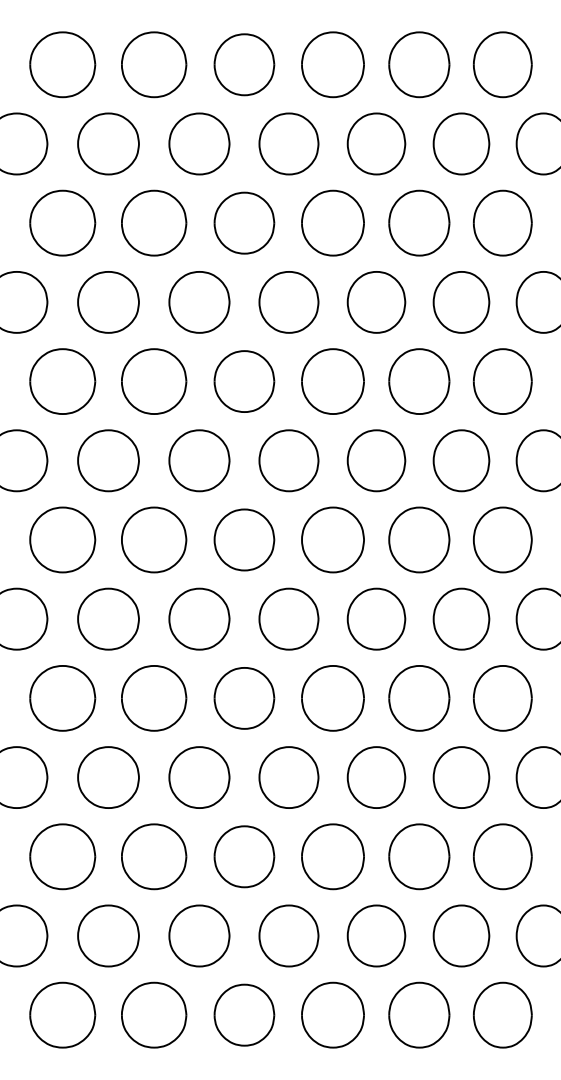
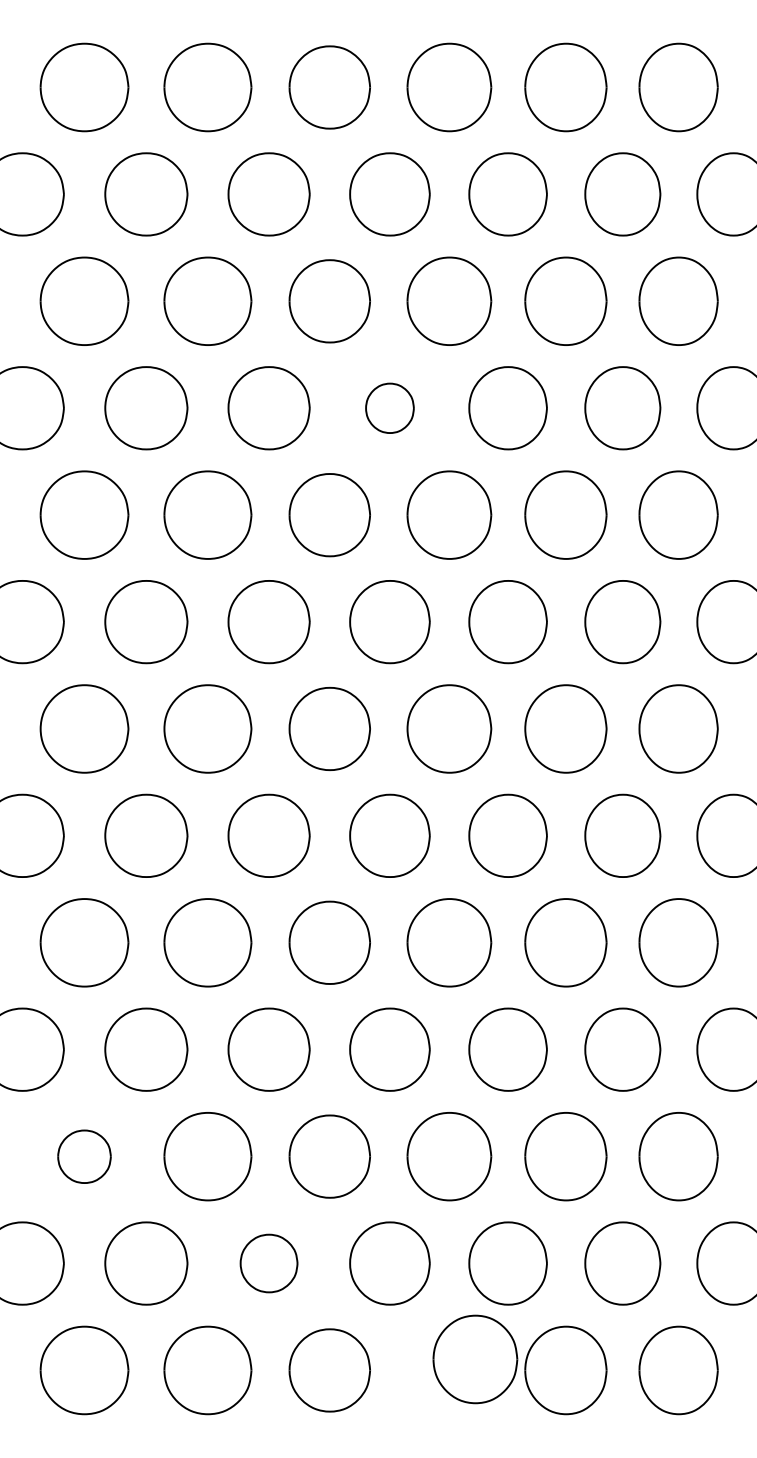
part: (288, 302) -> (389, 408), size x0.6
part: (62, 856) -> (84, 1156), size x0.6
part: (199, 935) -> (268, 1263), size x0.7
part: (333, 1015) -> (475, 1359), moved

